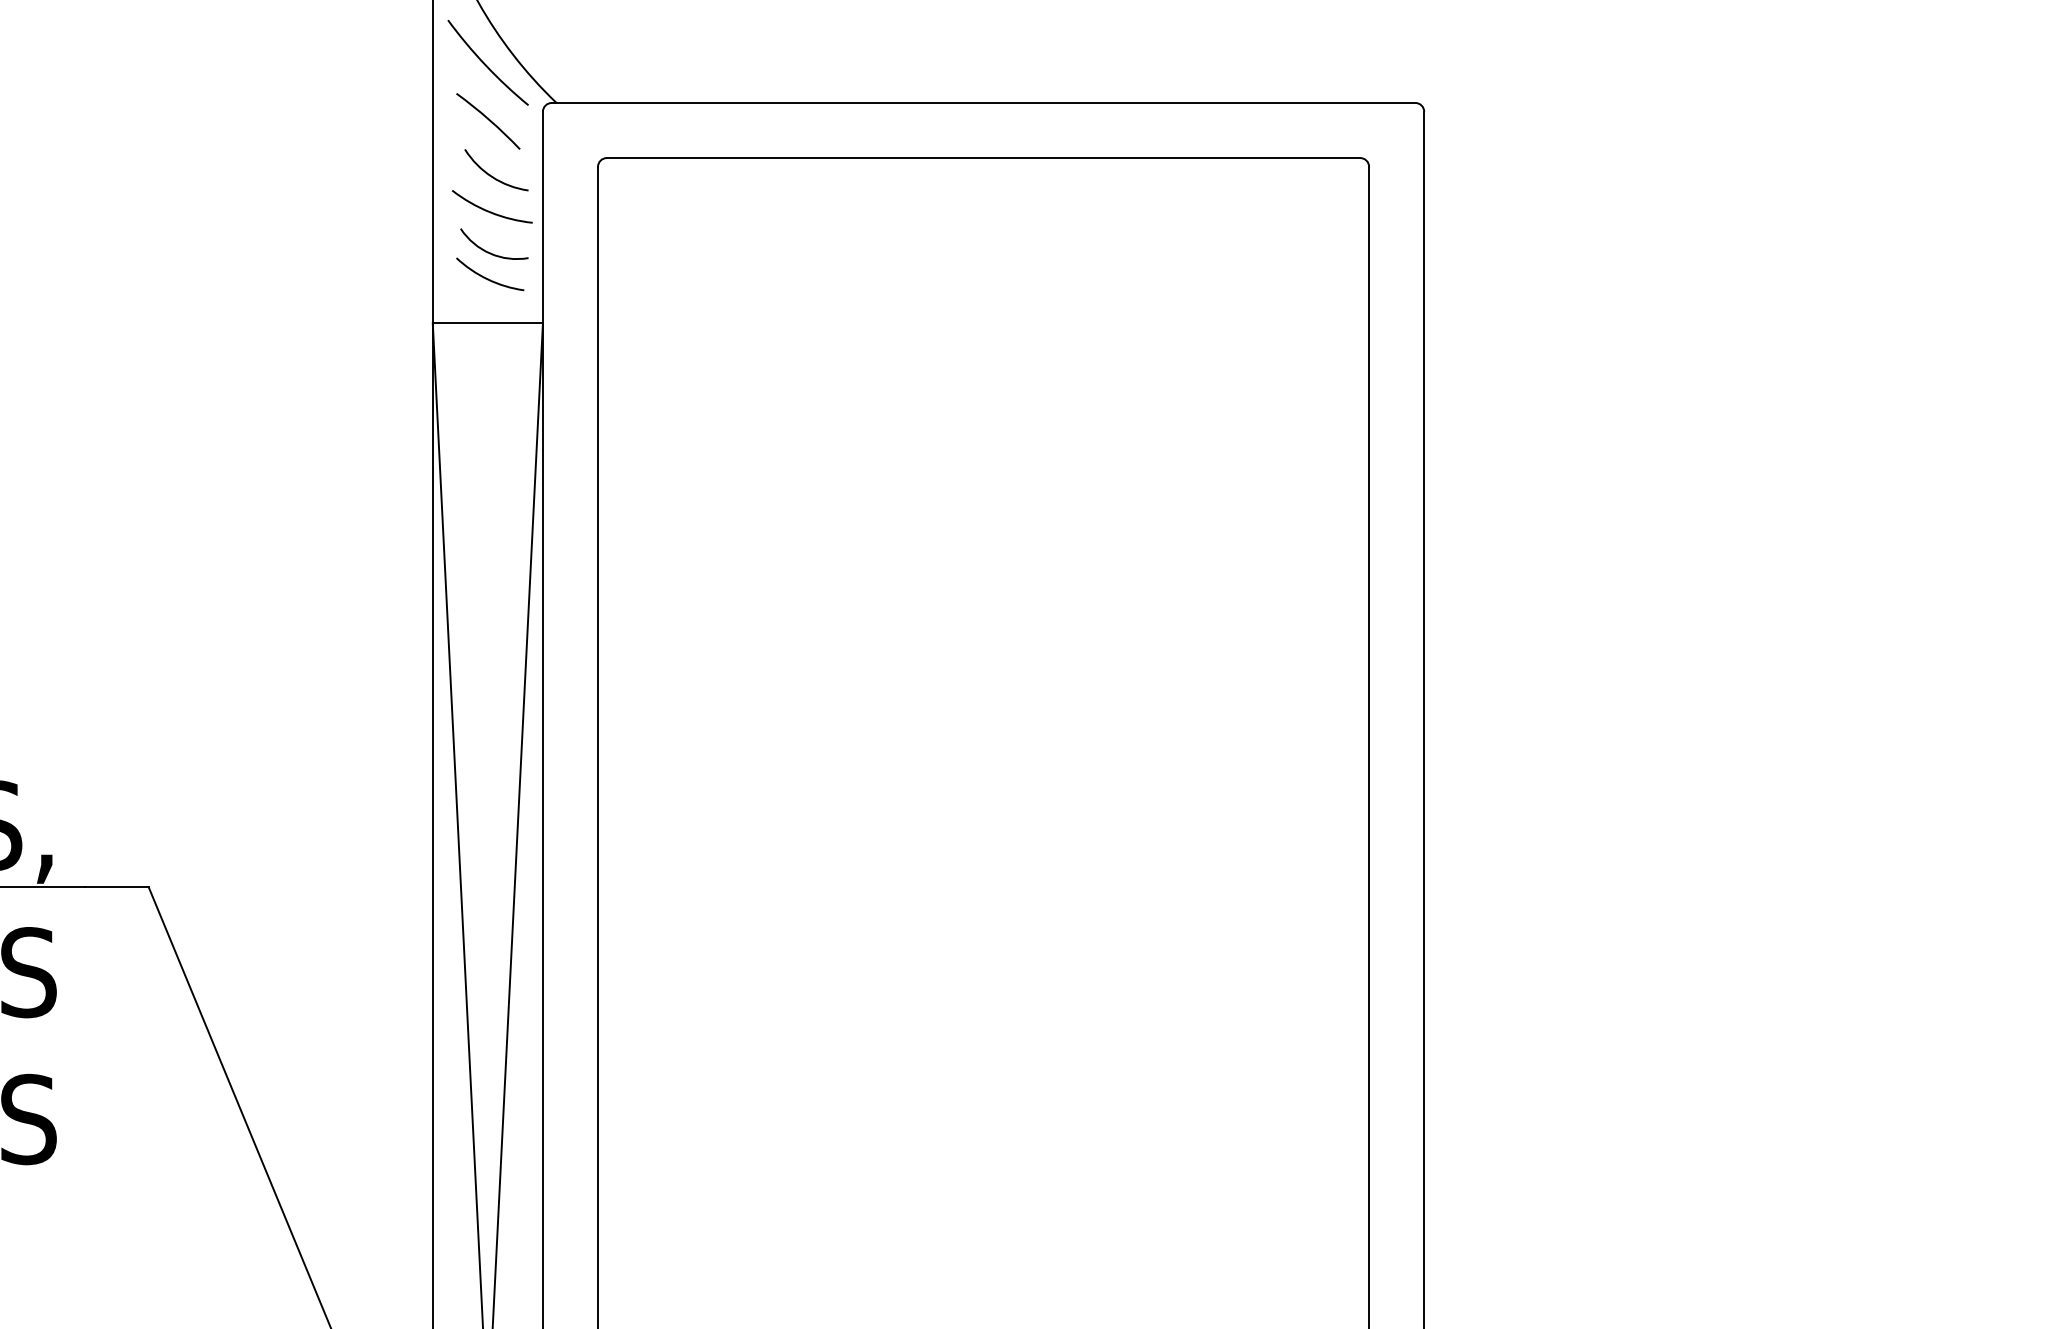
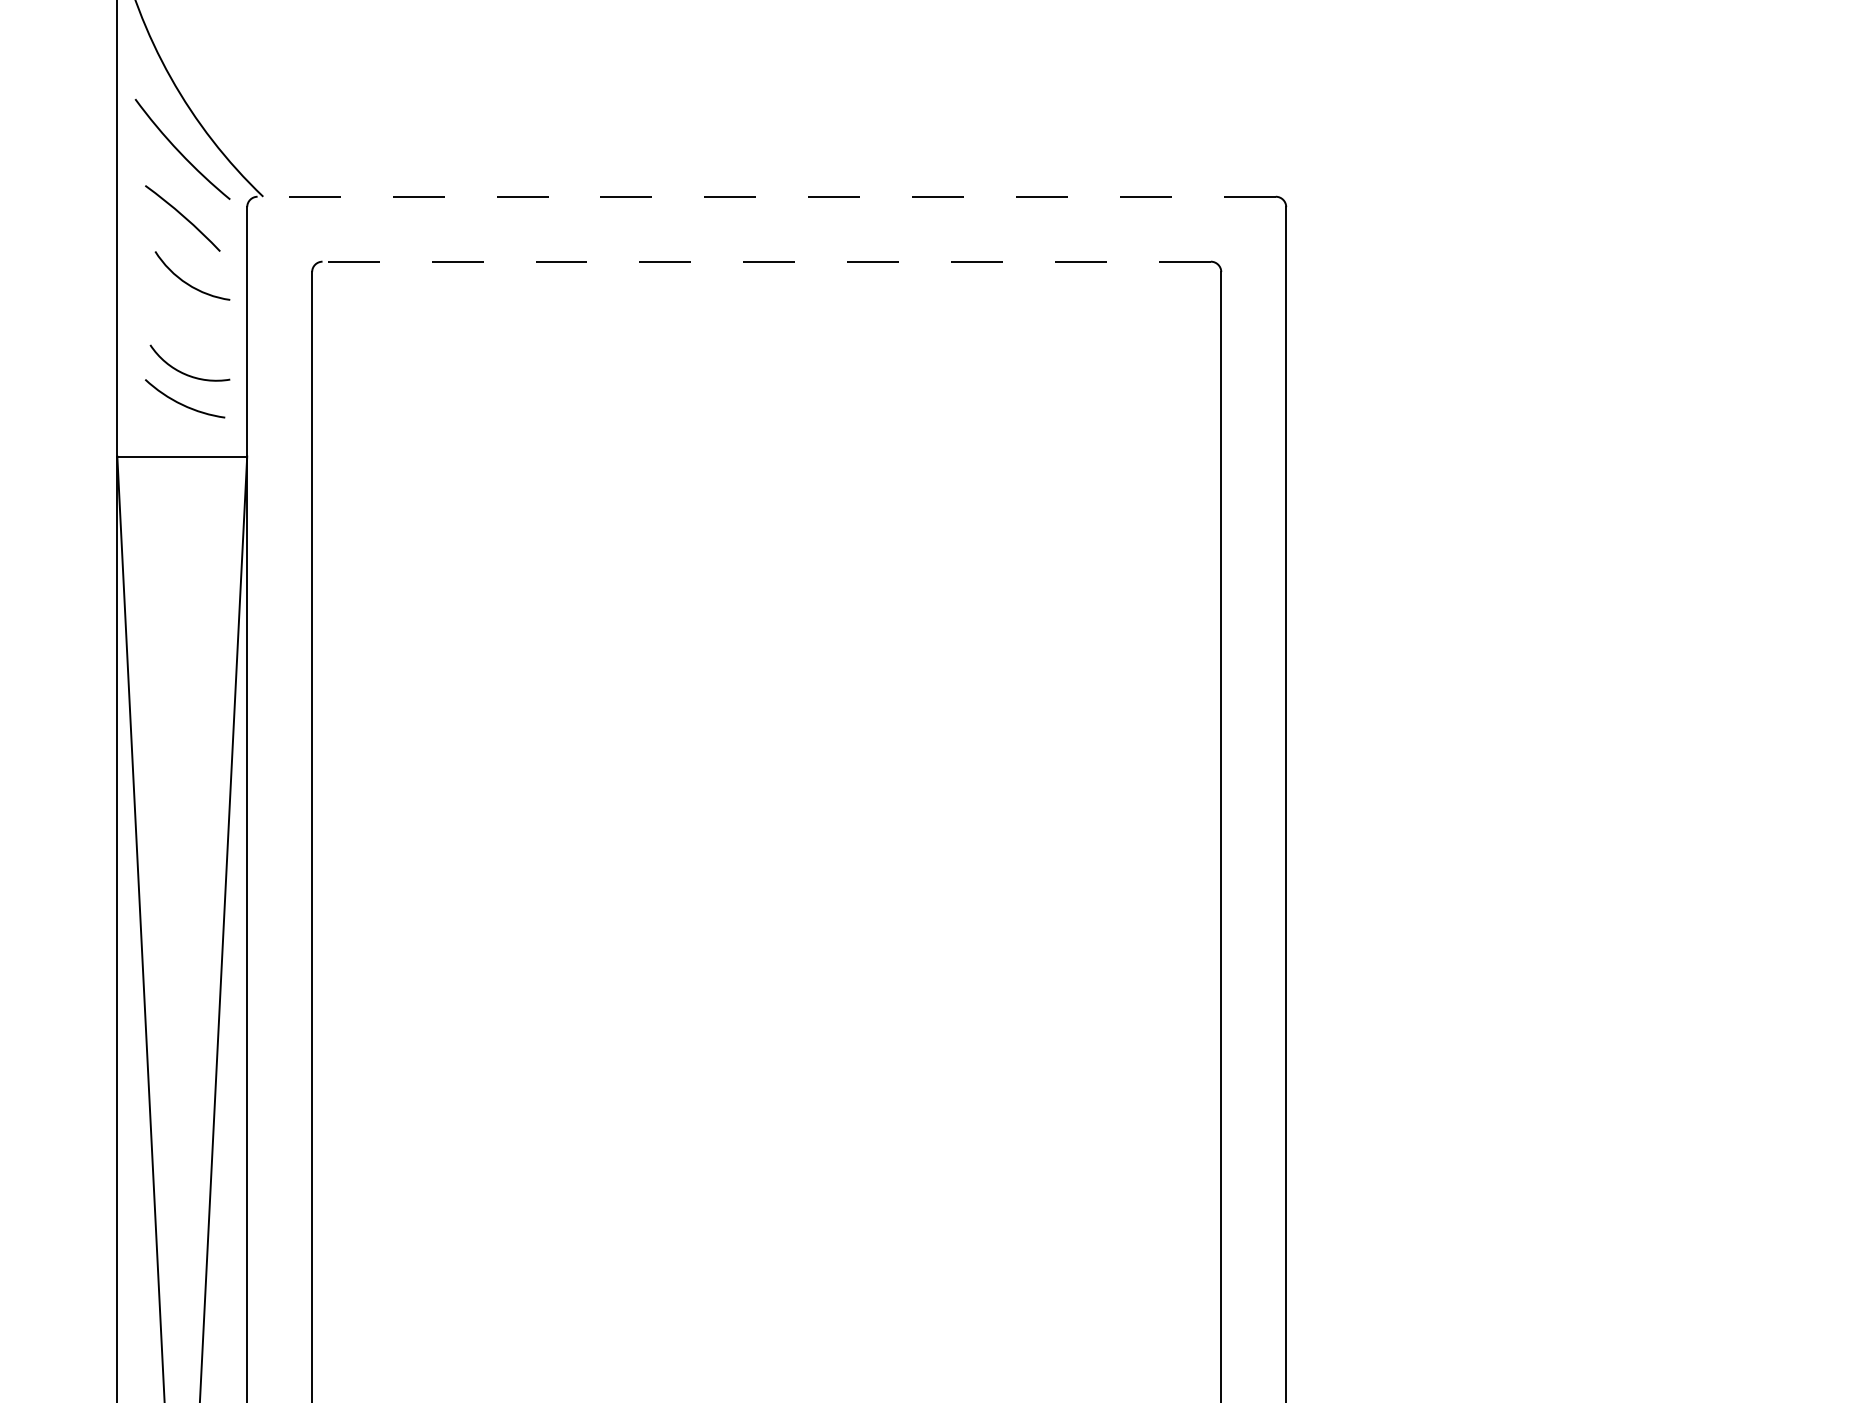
line: (983, 103) -> (766, 197), solid -> dashed
line: (983, 158) -> (766, 262), solid -> dashed
arc: (491, 211) -> (186, 324), removed

